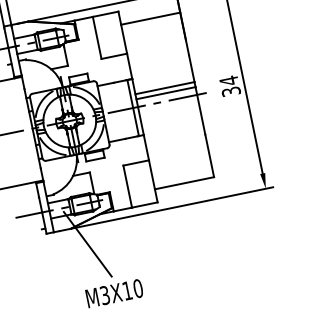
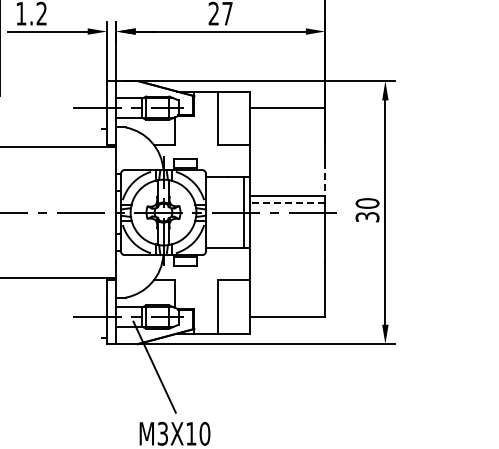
line: (192, 68) -> (325, 179), solid -> dashed
text: (229, 80) -> (367, 203), 34 -> 30
line: (165, 93) -> (287, 202), solid -> dashed

